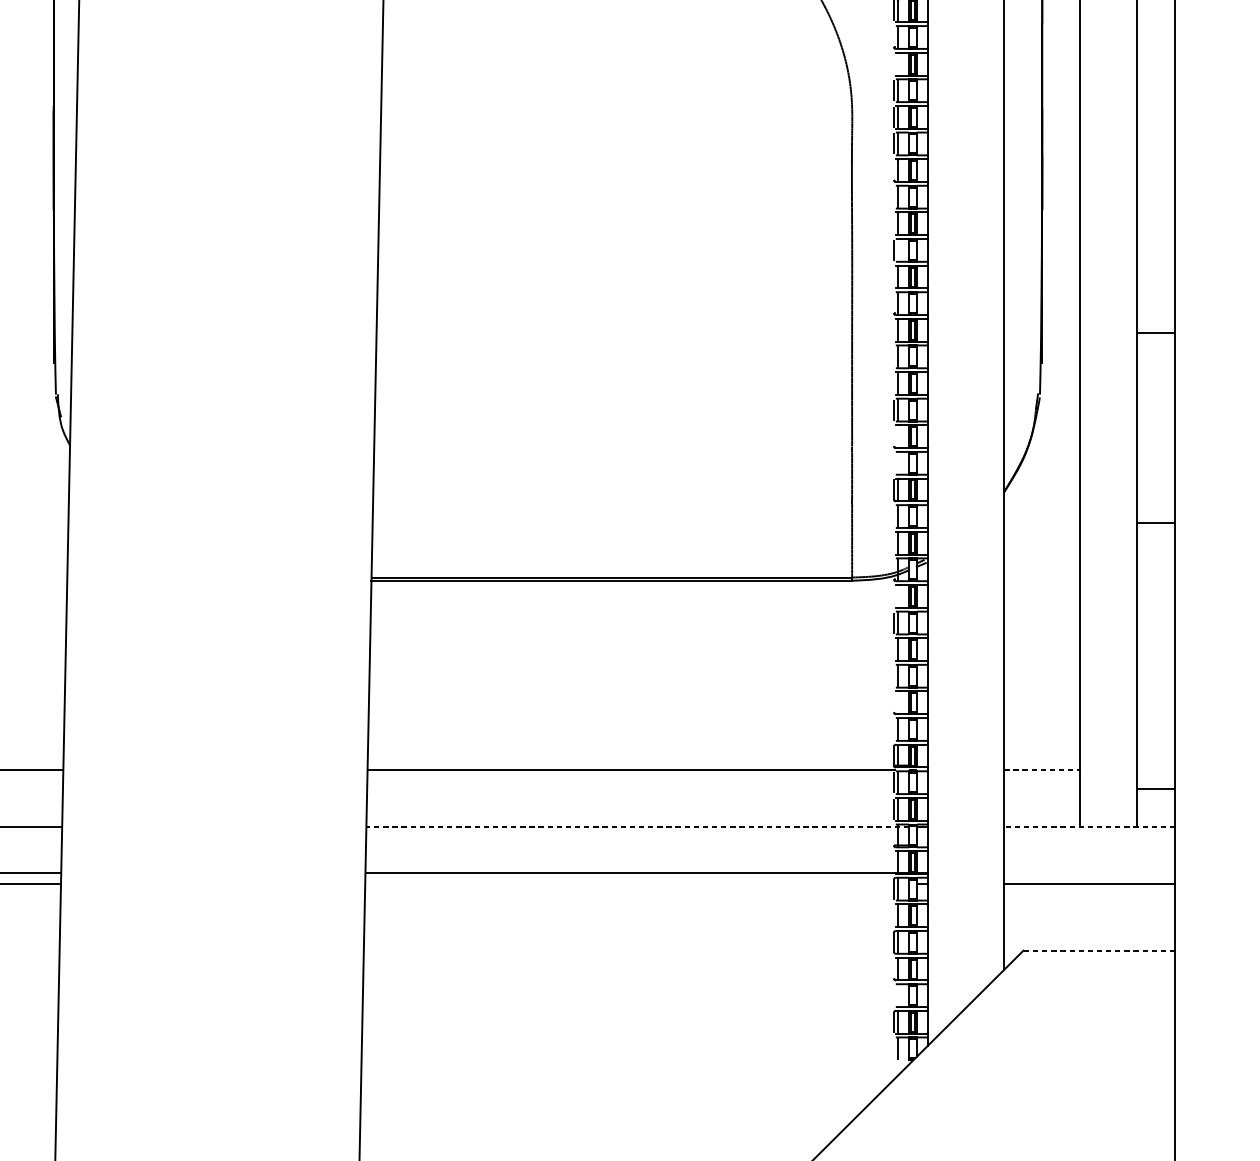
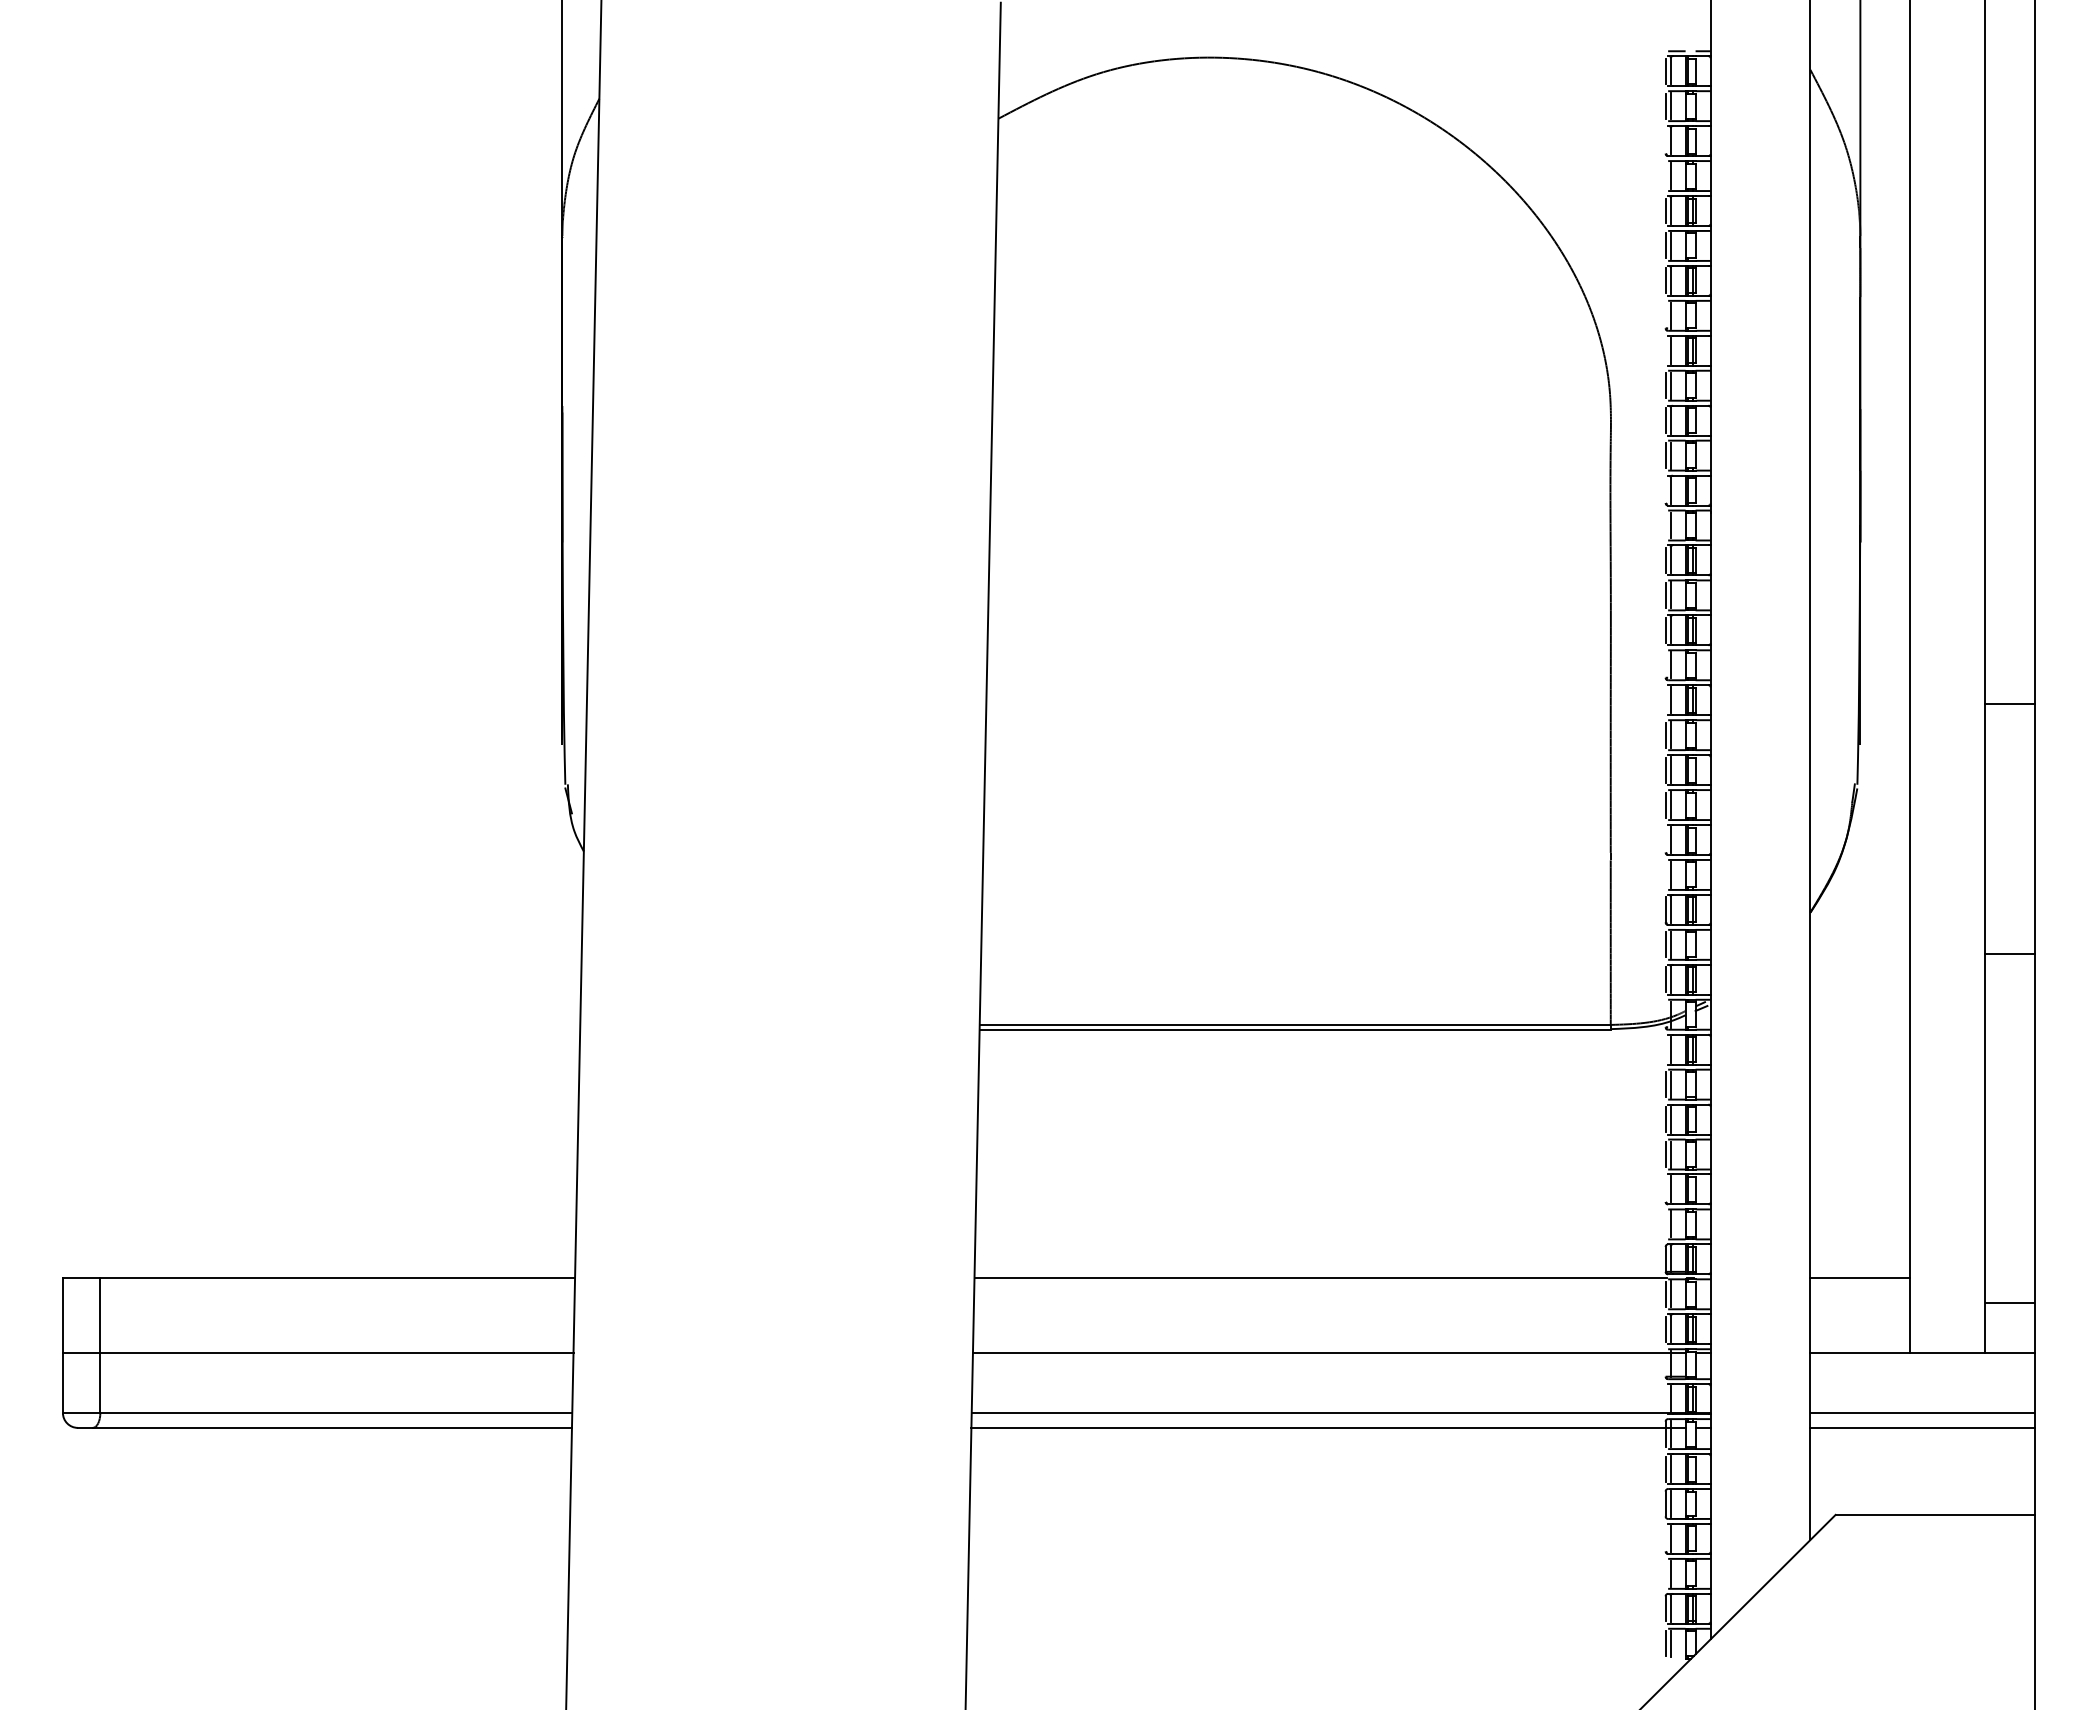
line: (897, 63) -> (1670, 350), added
line: (893, 223) -> (1665, 559), added
line: (897, 250) -> (1670, 595), added
line: (893, 276) -> (1665, 629), added
line: (893, 356) -> (1665, 734), added
line: (893, 383) -> (1665, 769), added
line: (897, 437) -> (1670, 840), added
line: (897, 462) -> (1670, 874), added
line: (893, 516) -> (1665, 944), added
line: (893, 542) -> (1665, 979), added
line: (897, 596) -> (1670, 1049), added
line: (893, 649) -> (1665, 1119), added
line: (893, 676) -> (1665, 1154), added
line: (897, 702) -> (1670, 1189), added
line: (1042, 770) -> (1860, 1278), dashed -> solid
line: (637, 827) -> (1328, 1353), dashed -> solid
line: (1089, 827) -> (1922, 1353), dashed -> solid
line: (1089, 872) -> (1922, 1412), added
line: (637, 884) -> (1328, 1427), added
line: (893, 915) -> (1665, 1468), added
line: (1099, 950) -> (1935, 1514), dashed -> solid
line: (897, 995) -> (1670, 1573), added
line: (893, 1048) -> (1665, 1643), added

